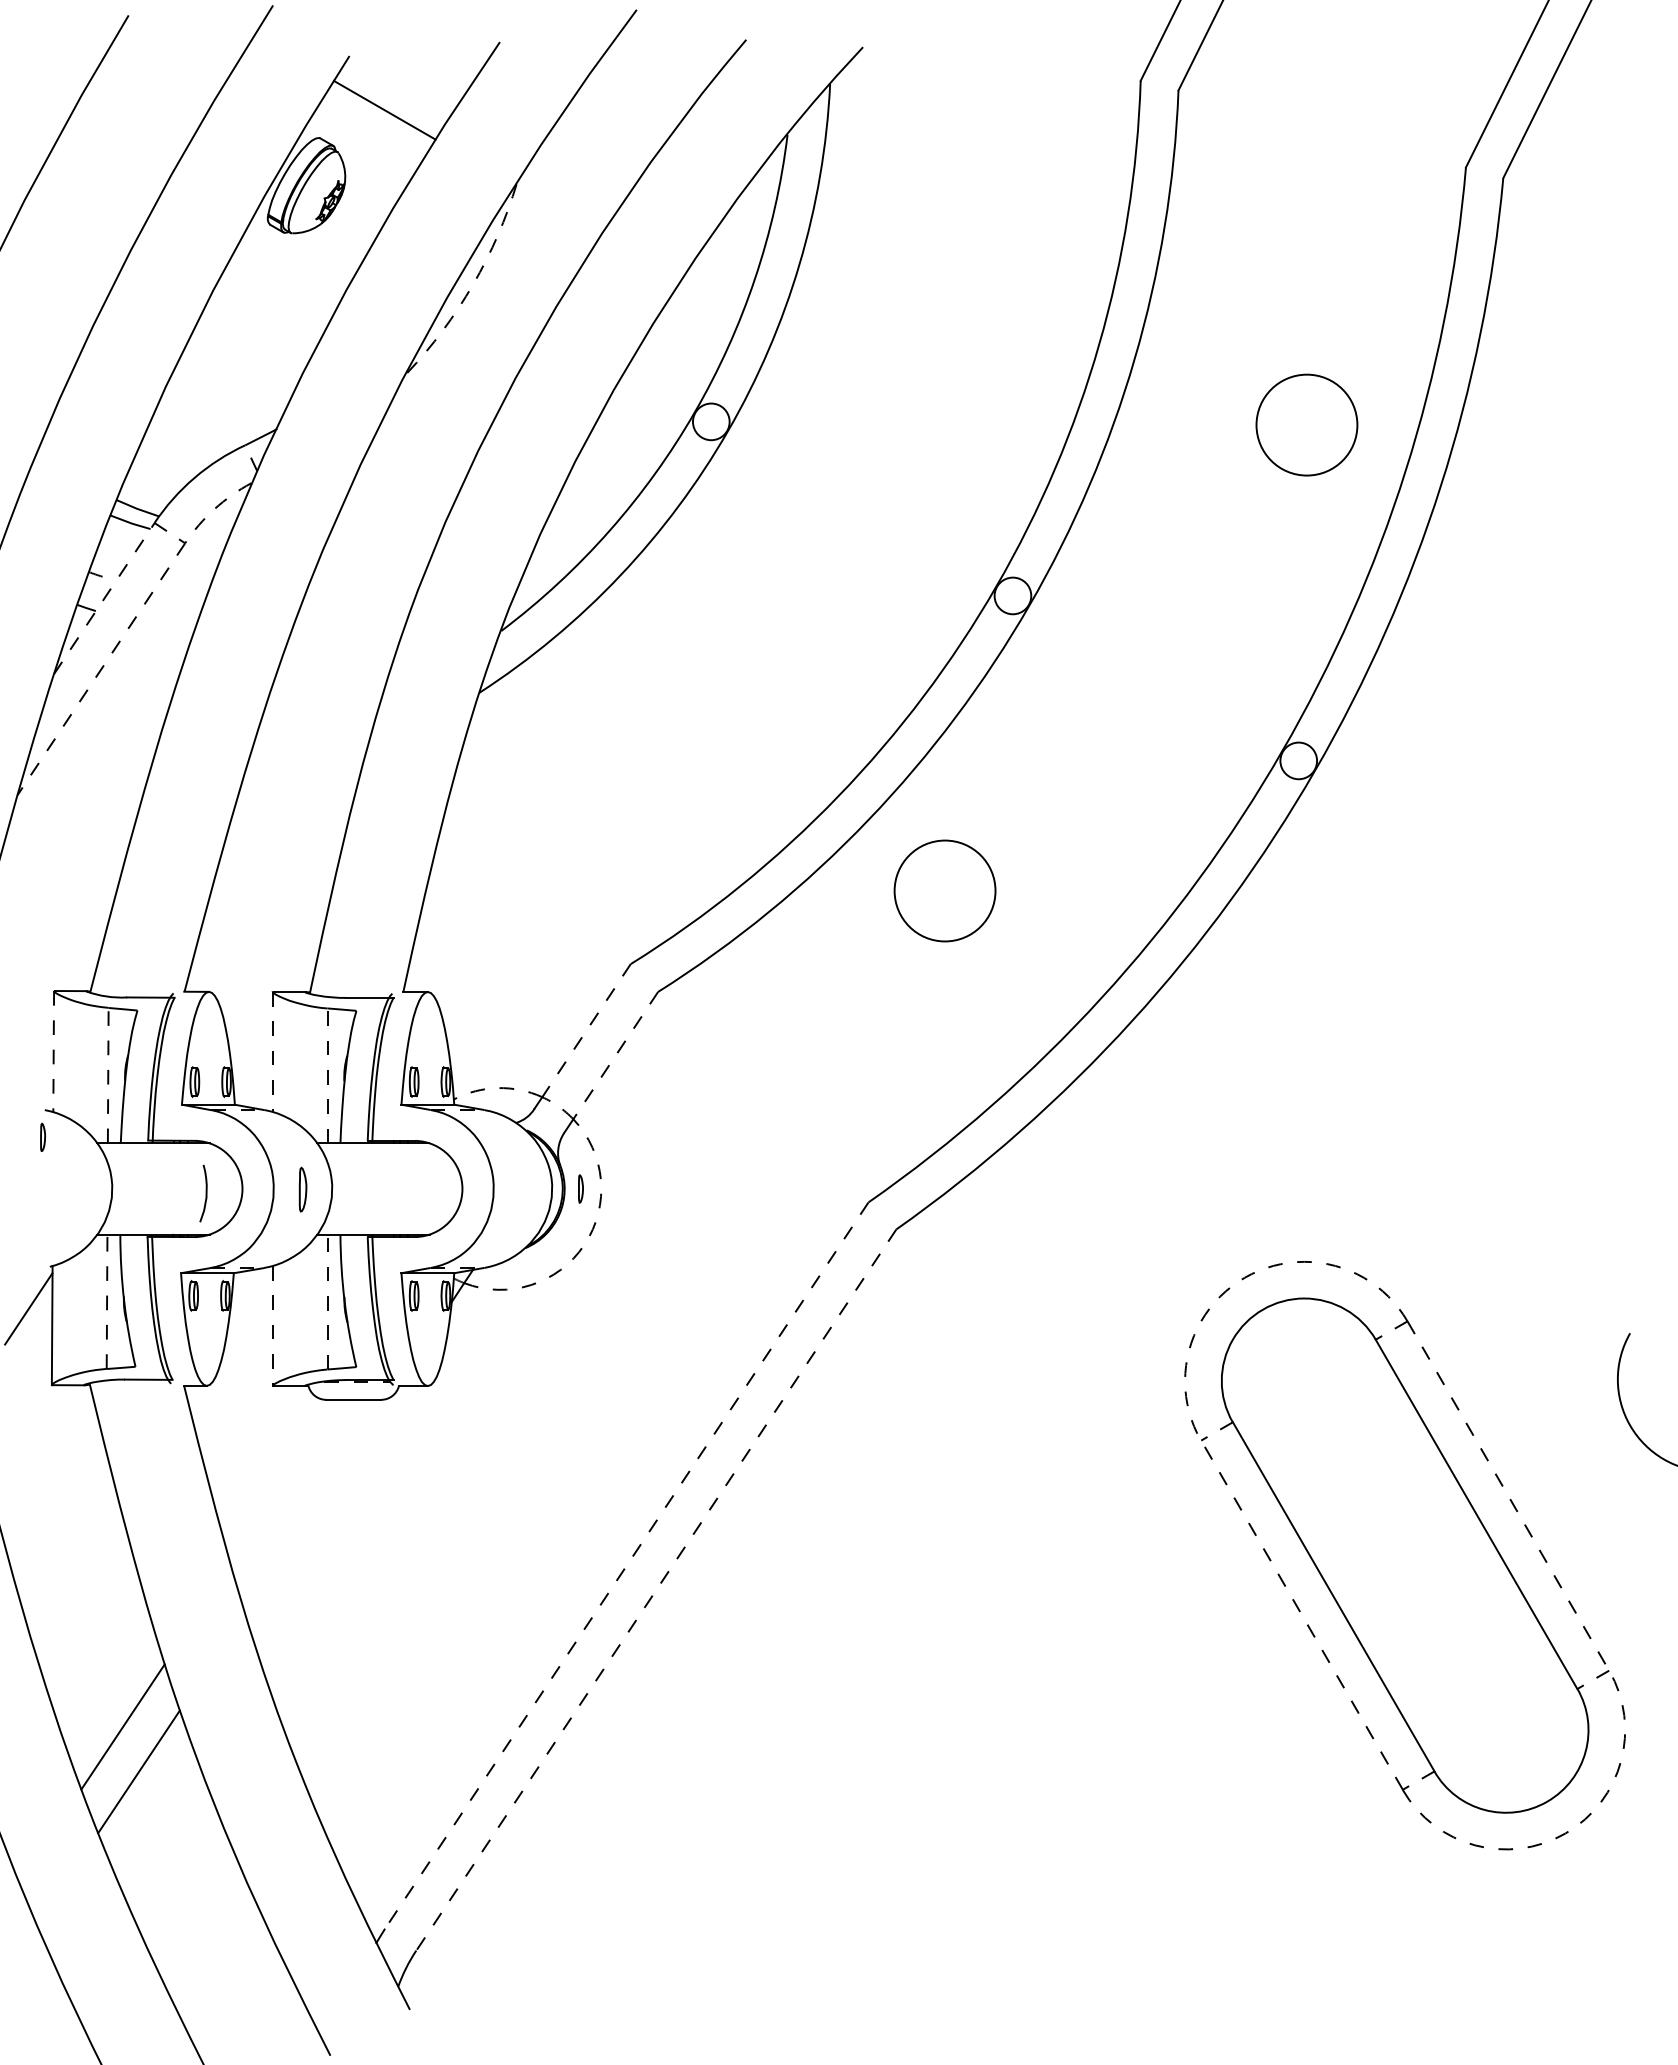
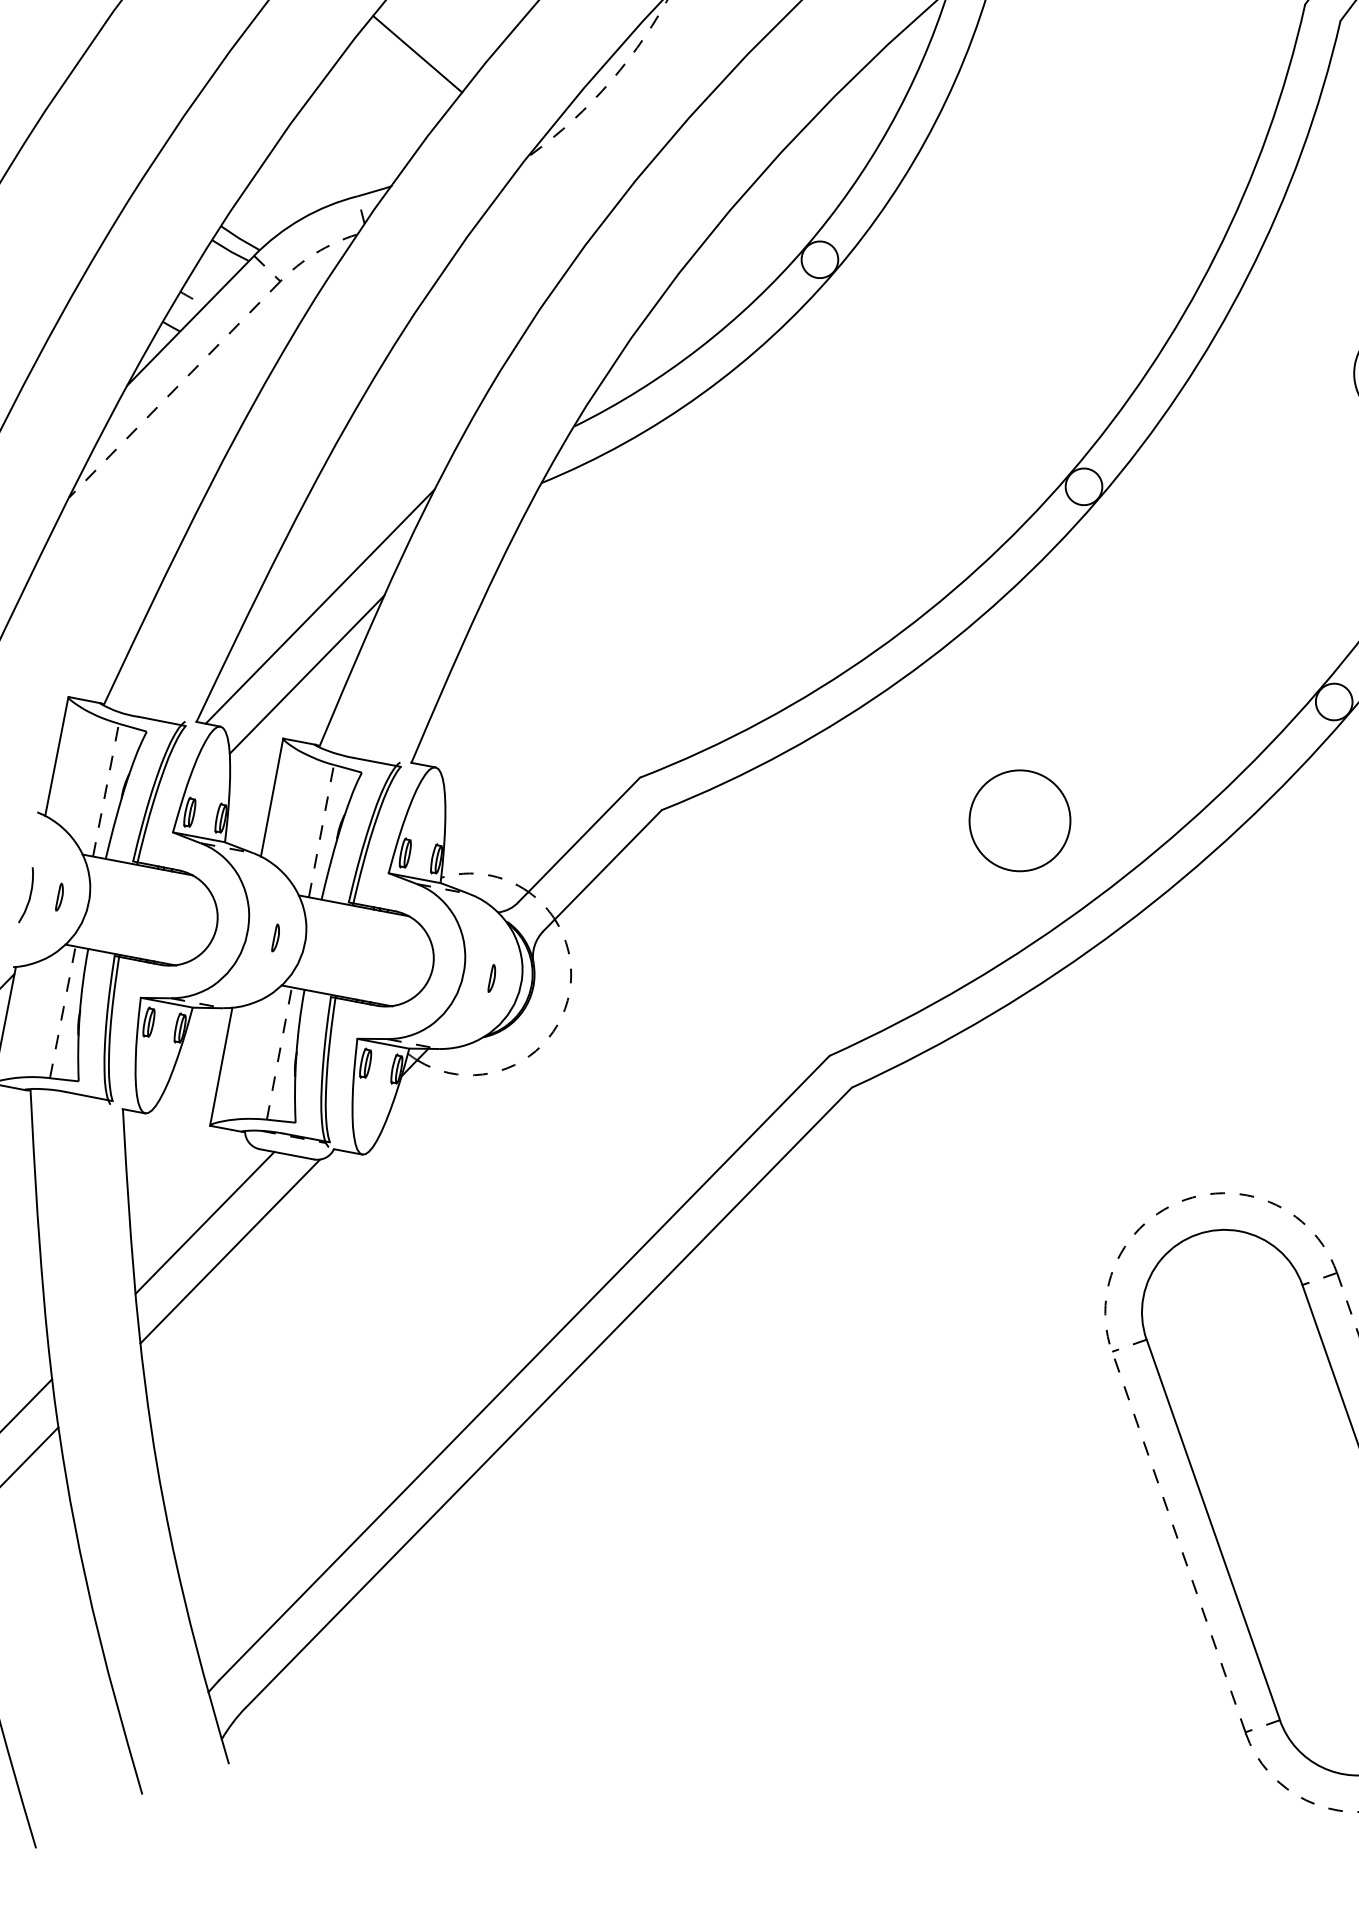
line: (277, 294) -> (417, 54), added
line: (104, 598) -> (190, 320), dashed -> solid
line: (284, 855) -> (320, 606), added
circle: (944, 890) -> (1019, 820), moved
line: (284, 924) -> (307, 674), added
line: (586, 1031) -> (584, 835), dashed -> solid
line: (53, 1051) -> (56, 756), dashed -> solid
line: (272, 1052) -> (271, 797), dashed -> solid
line: (615, 1056) -> (607, 865), dashed -> solid
part: (42, 1136) -> (59, 896), moved
part: (302, 1188) -> (275, 937), size x0.62
part: (580, 1188) -> (492, 978), moved
curve: (205, 1193) -> (29, 895), moved
line: (272, 1326) -> (220, 1067), dashed -> solid
line: (285, 1482) -> (204, 1222), added
line: (315, 1505) -> (229, 1251), added
line: (626, 1565) -> (524, 1367), dashed -> solid
line: (656, 1590) -> (549, 1397), dashed -> solid

